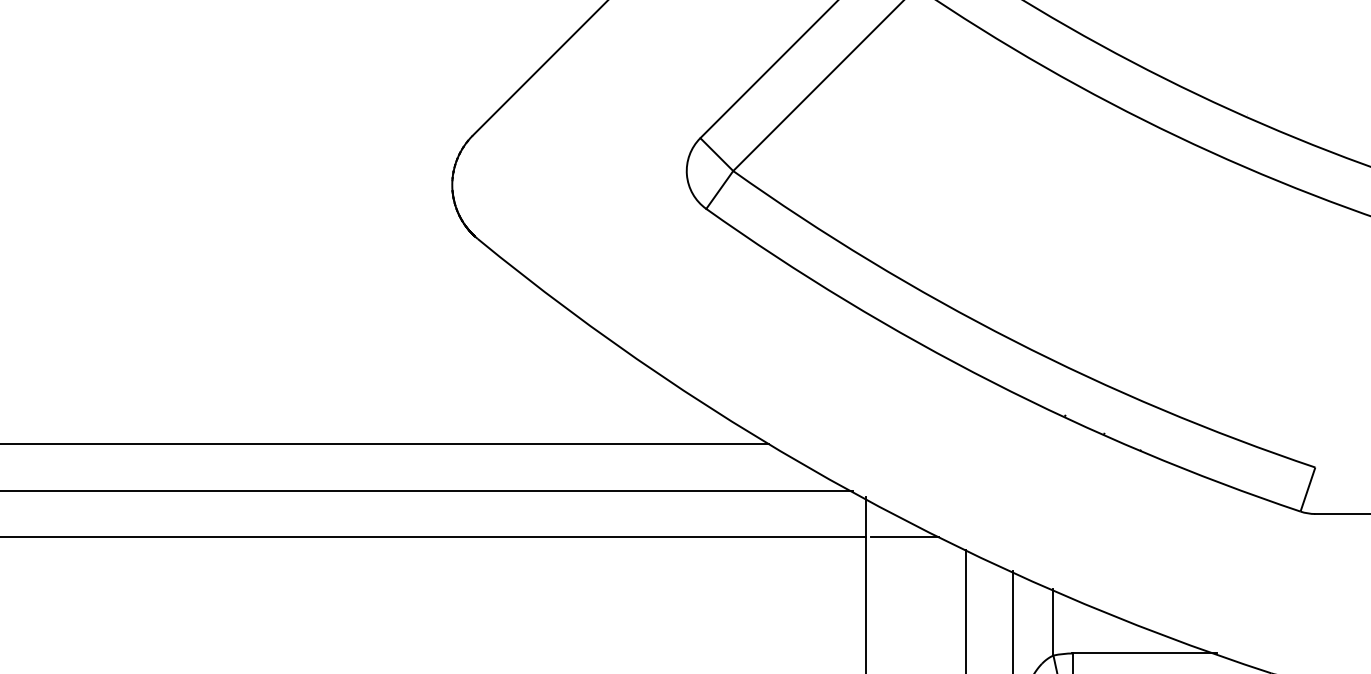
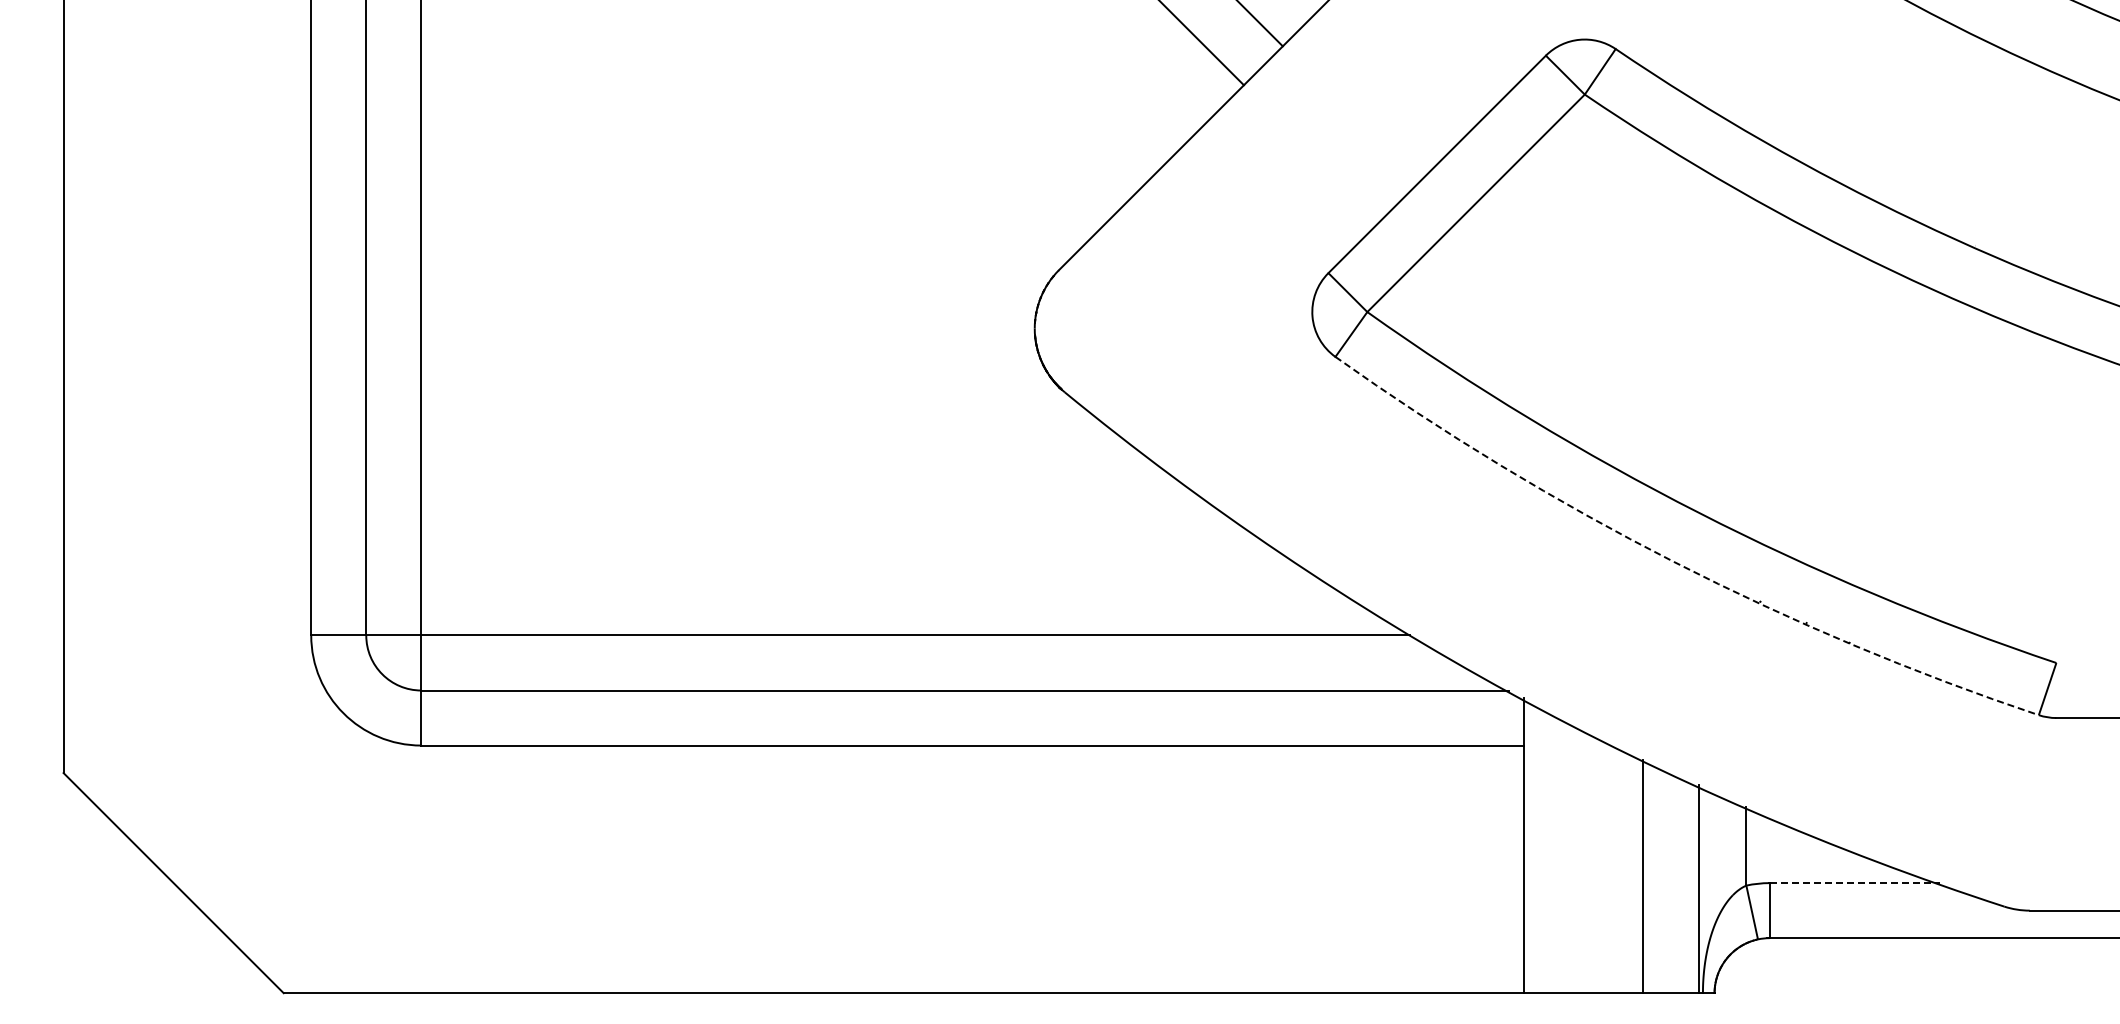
arc: (991, 381) -> (1673, 561), solid -> dashed
line: (904, 537) -> (1570, 745), removed
line: (1145, 653) -> (1855, 883), solid -> dashed

